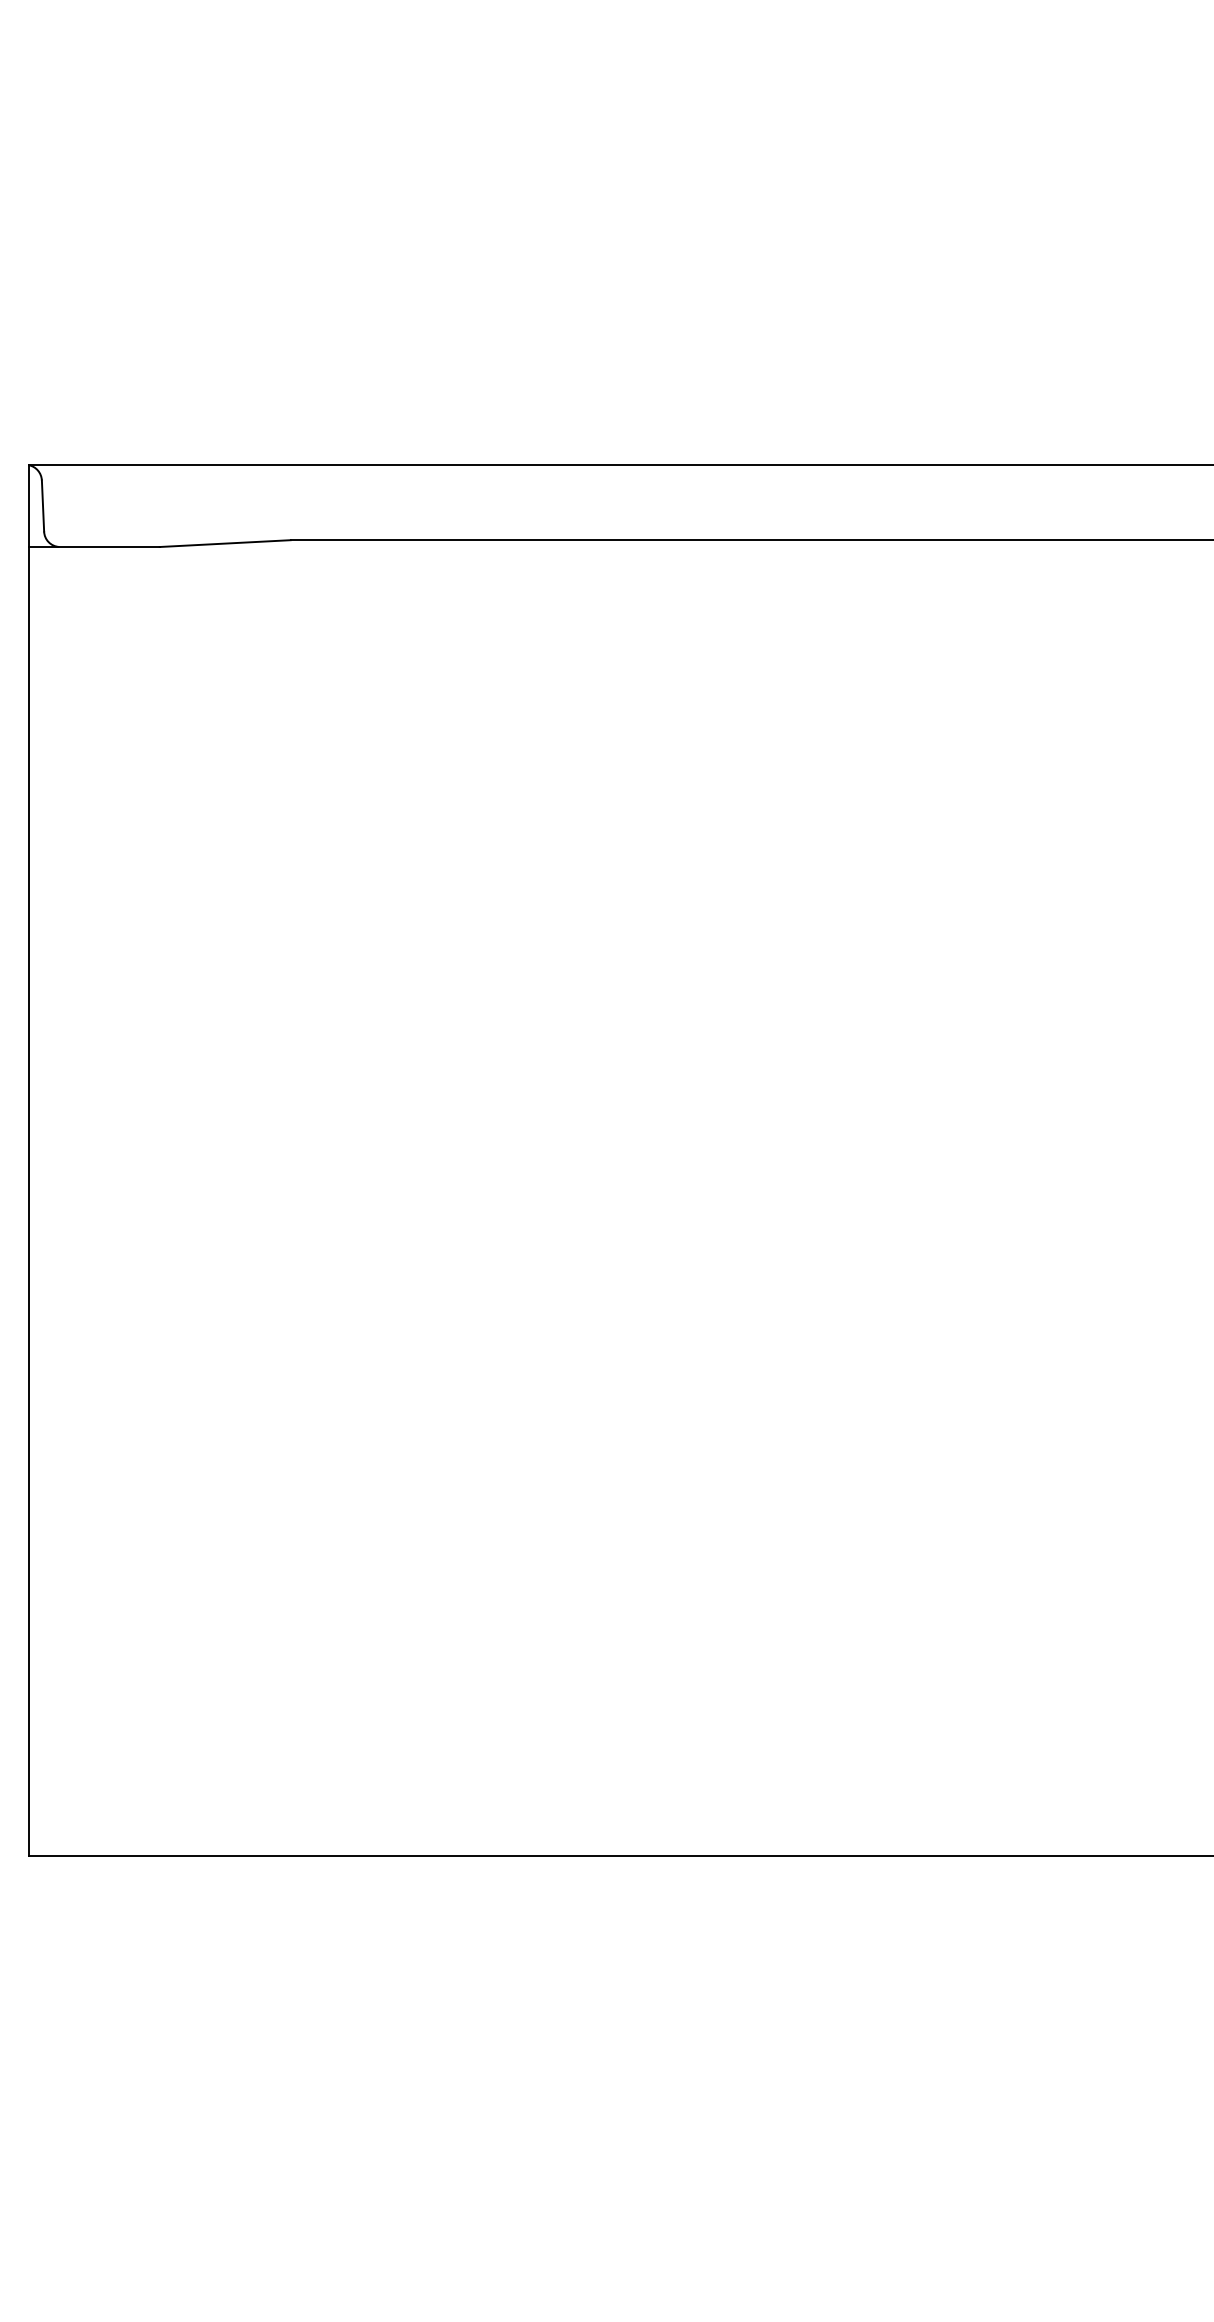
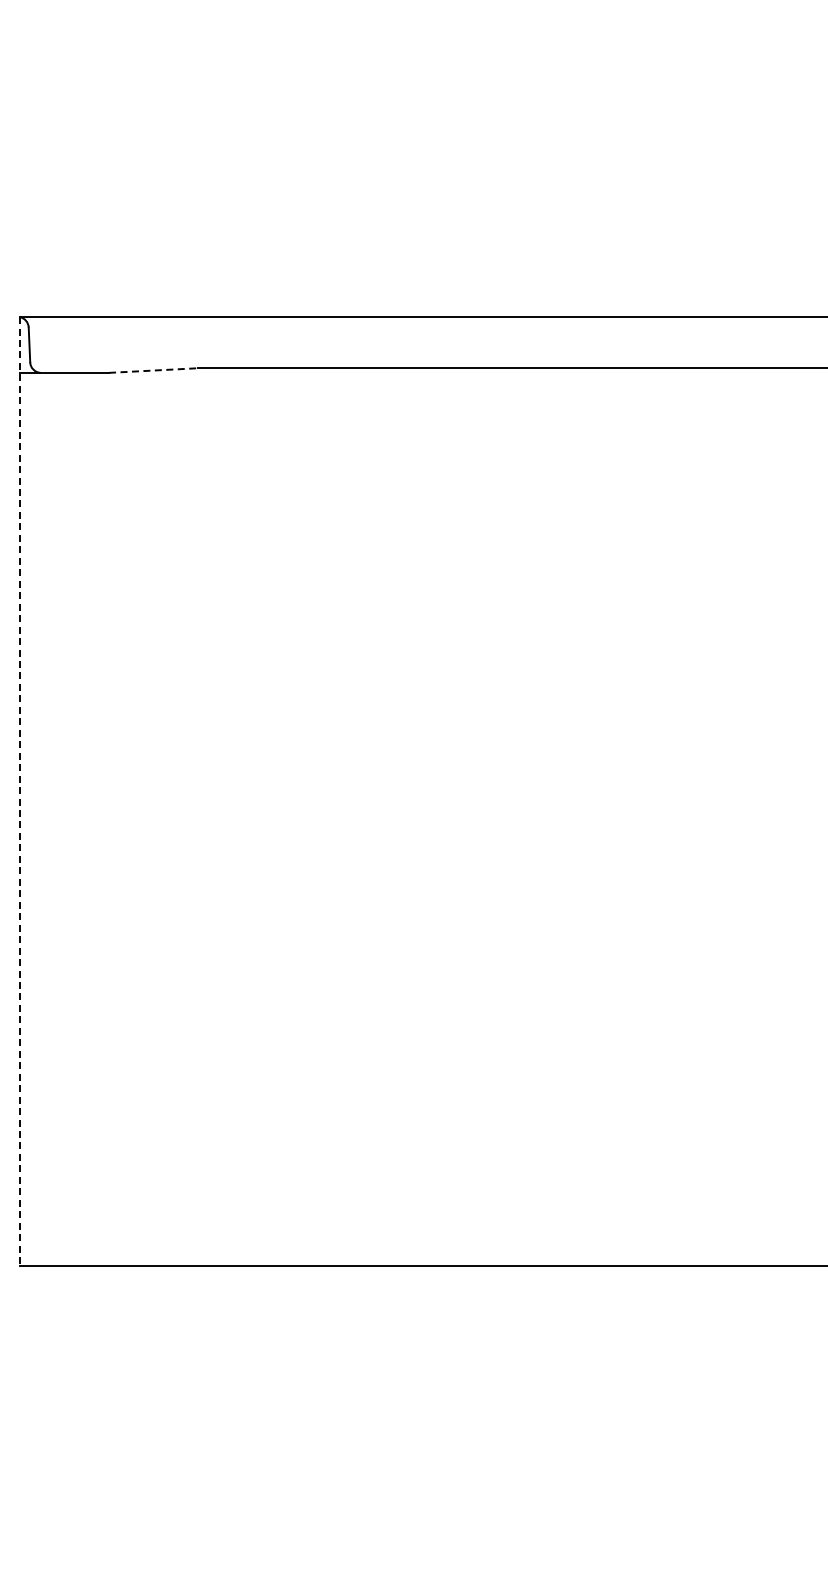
line: (224, 543) -> (153, 370), solid -> dashed
line: (28, 1161) -> (19, 791), solid -> dashed

